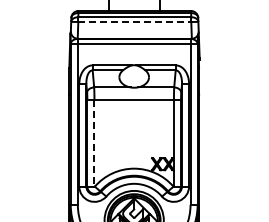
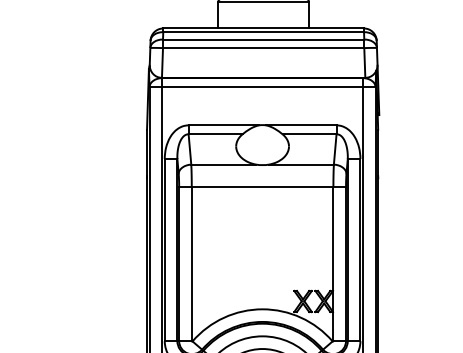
line: (135, 22) -> (264, 48), dashed -> solid
line: (94, 143) -> (191, 264), dashed -> solid

